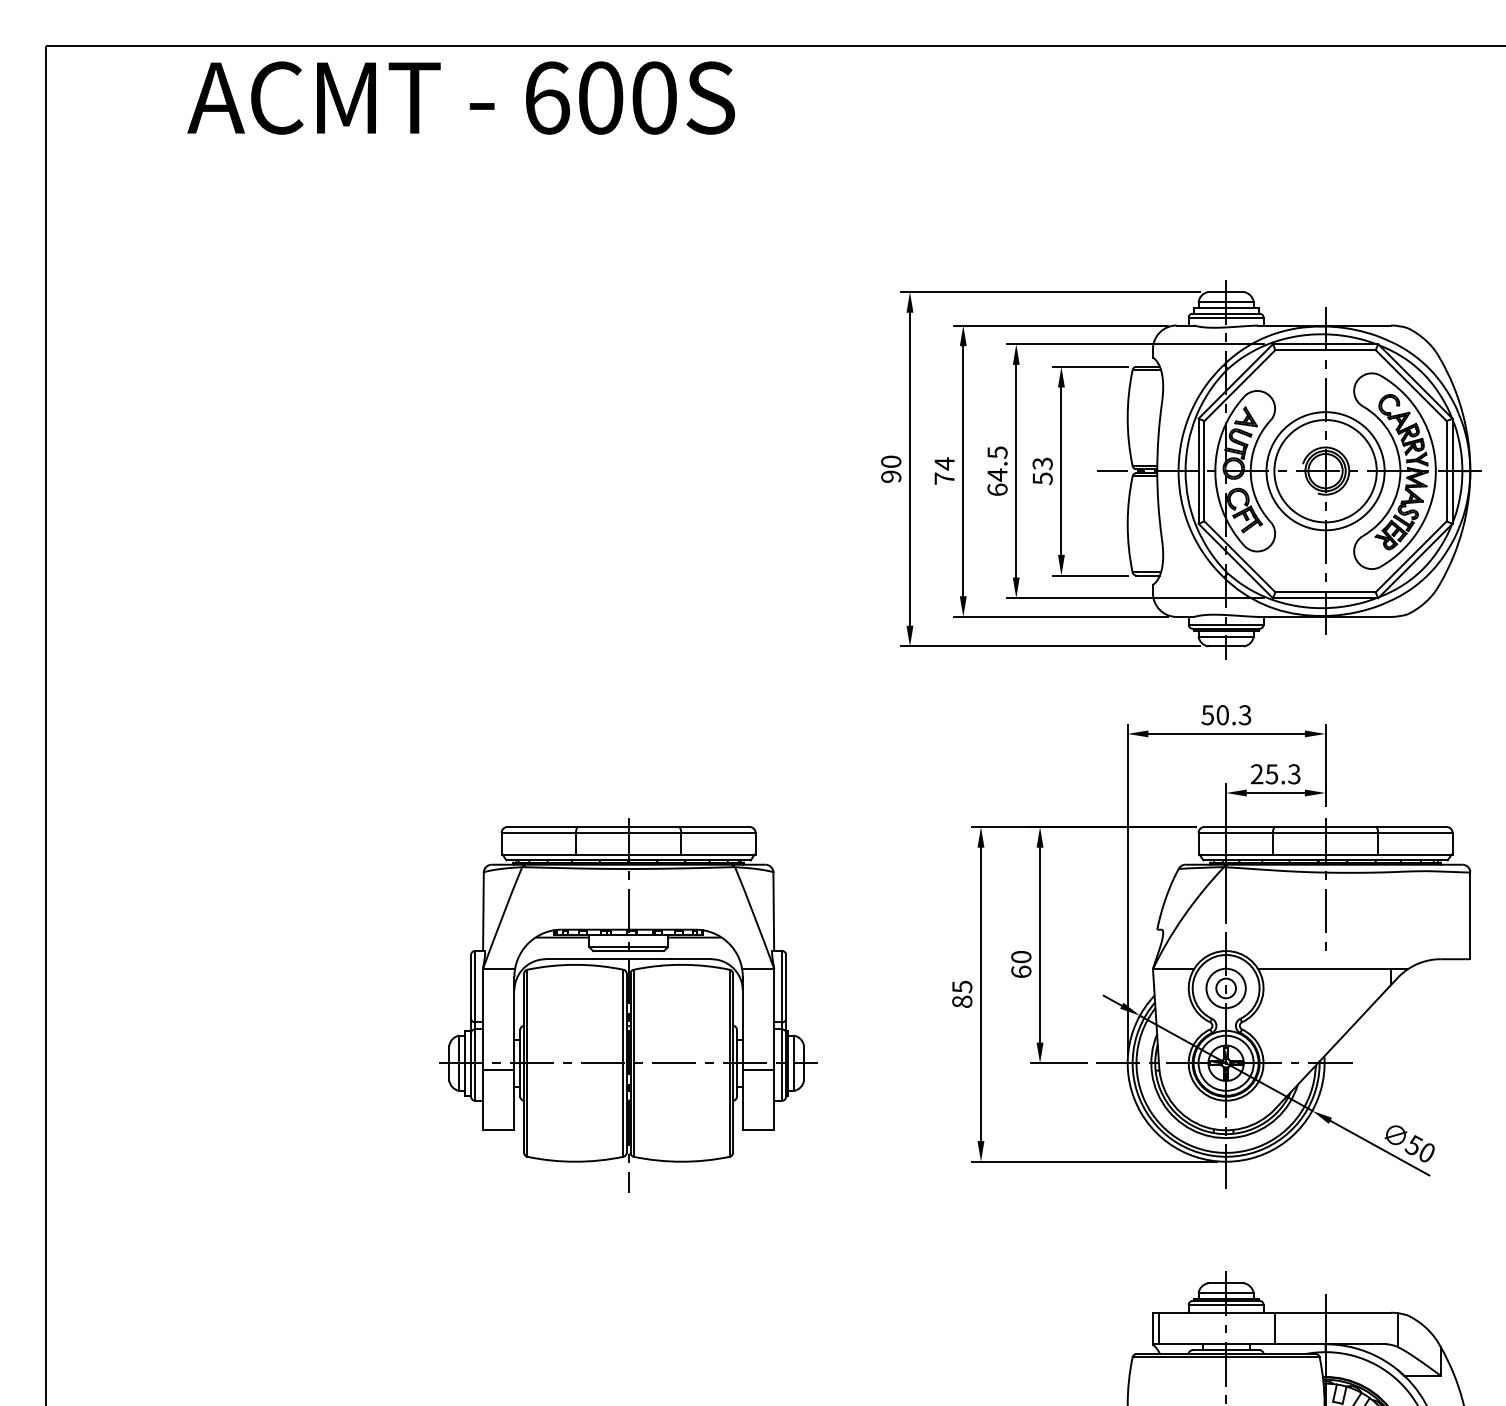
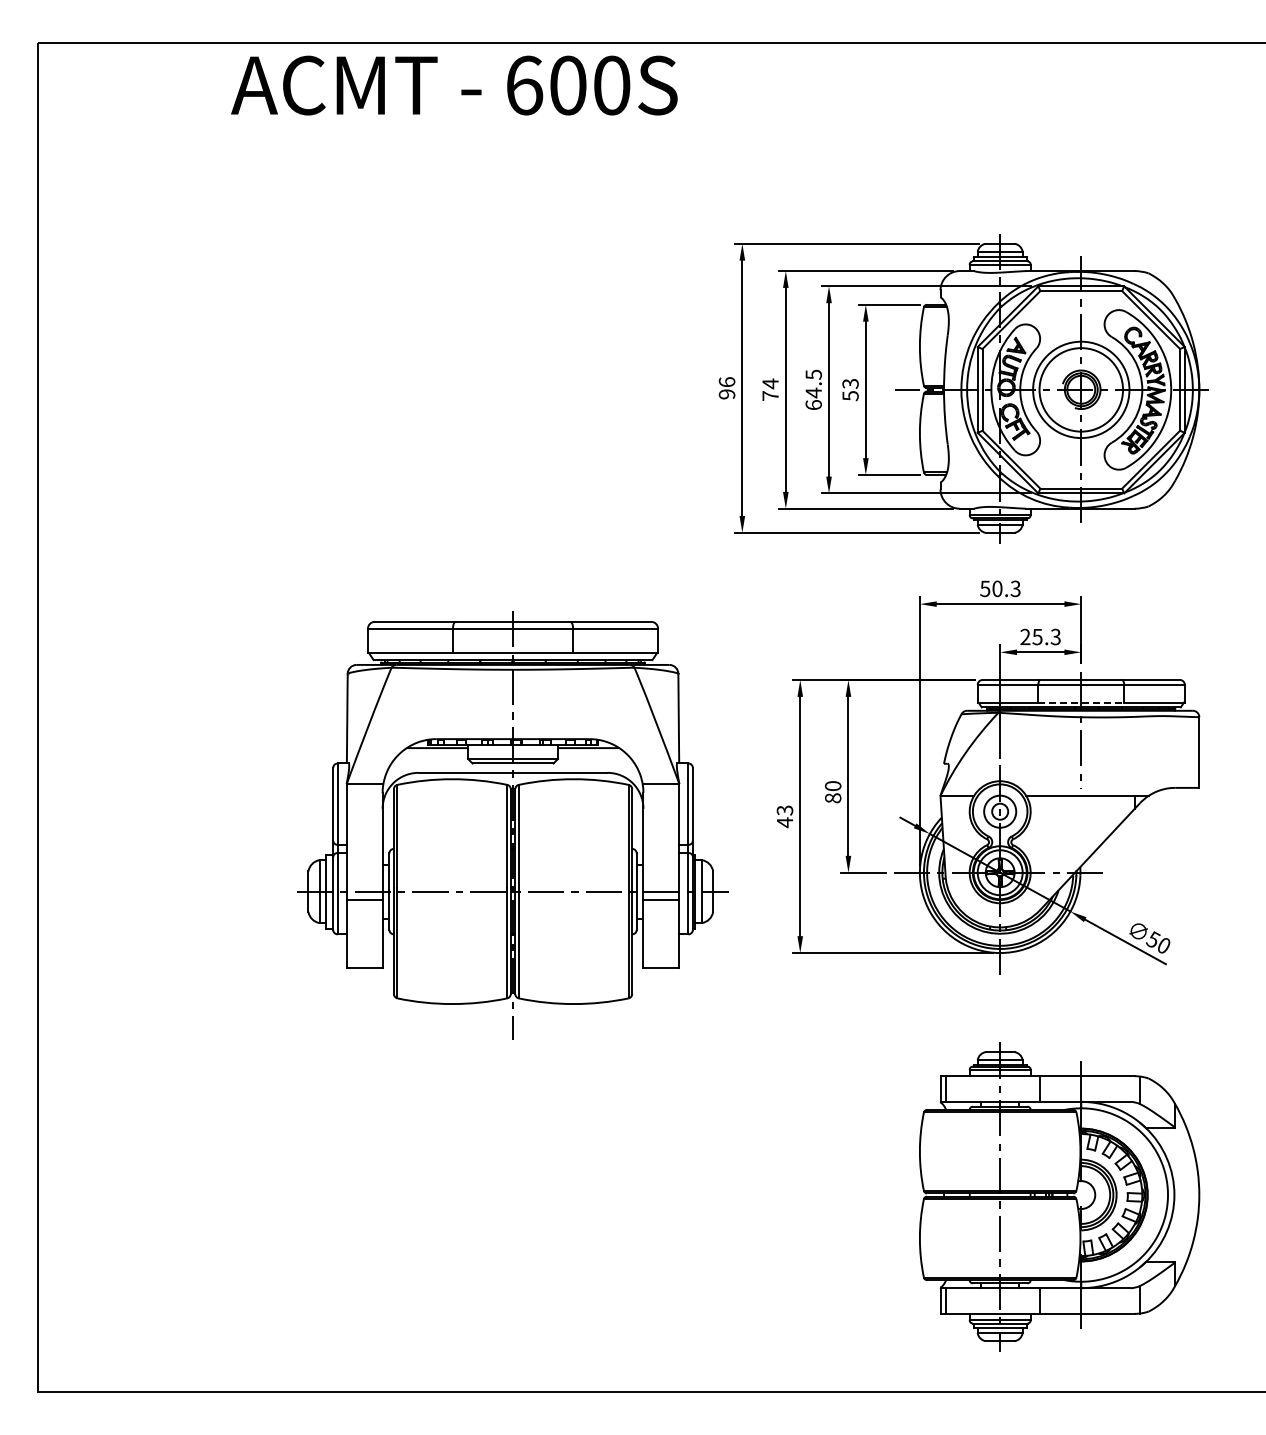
text: (461, 97) -> (454, 85), moved
text: (890, 462) -> (726, 382), 90 -> 96
line: (1325, 854) -> (1081, 702), solid -> dashed
text: (1021, 972) -> (833, 798), 60 -> 80
text: (961, 994) -> (784, 816), 85 -> 43
part: (628, 1005) -> (512, 825), size x1.4

